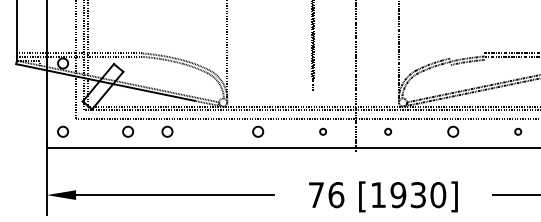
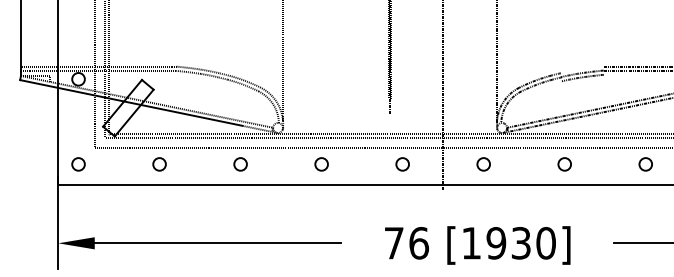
circle: (167, 131) -> (240, 164), moved
circle: (323, 131) -> (402, 164), size x1.67
circle: (388, 131) -> (483, 164), size x1.67
circle: (518, 131) -> (645, 164), size x1.67

